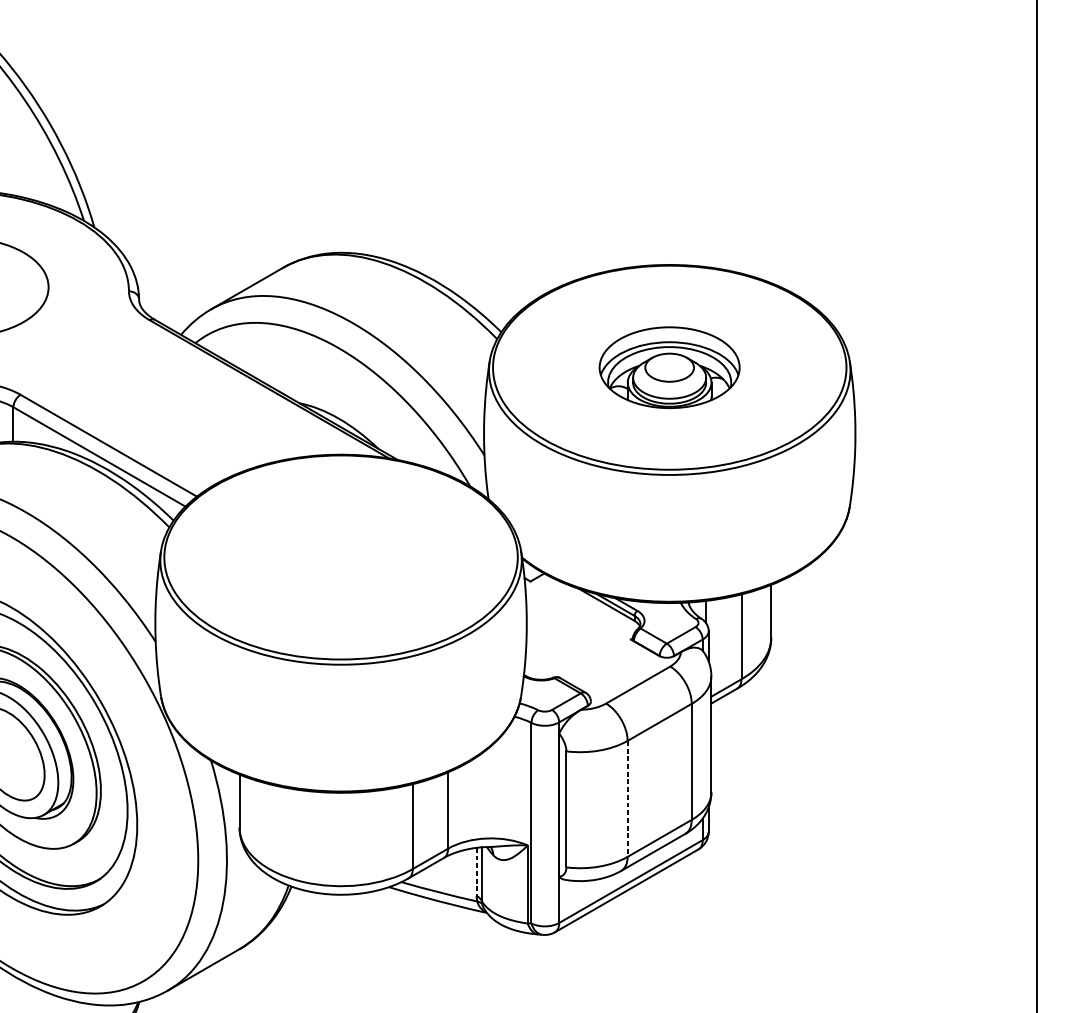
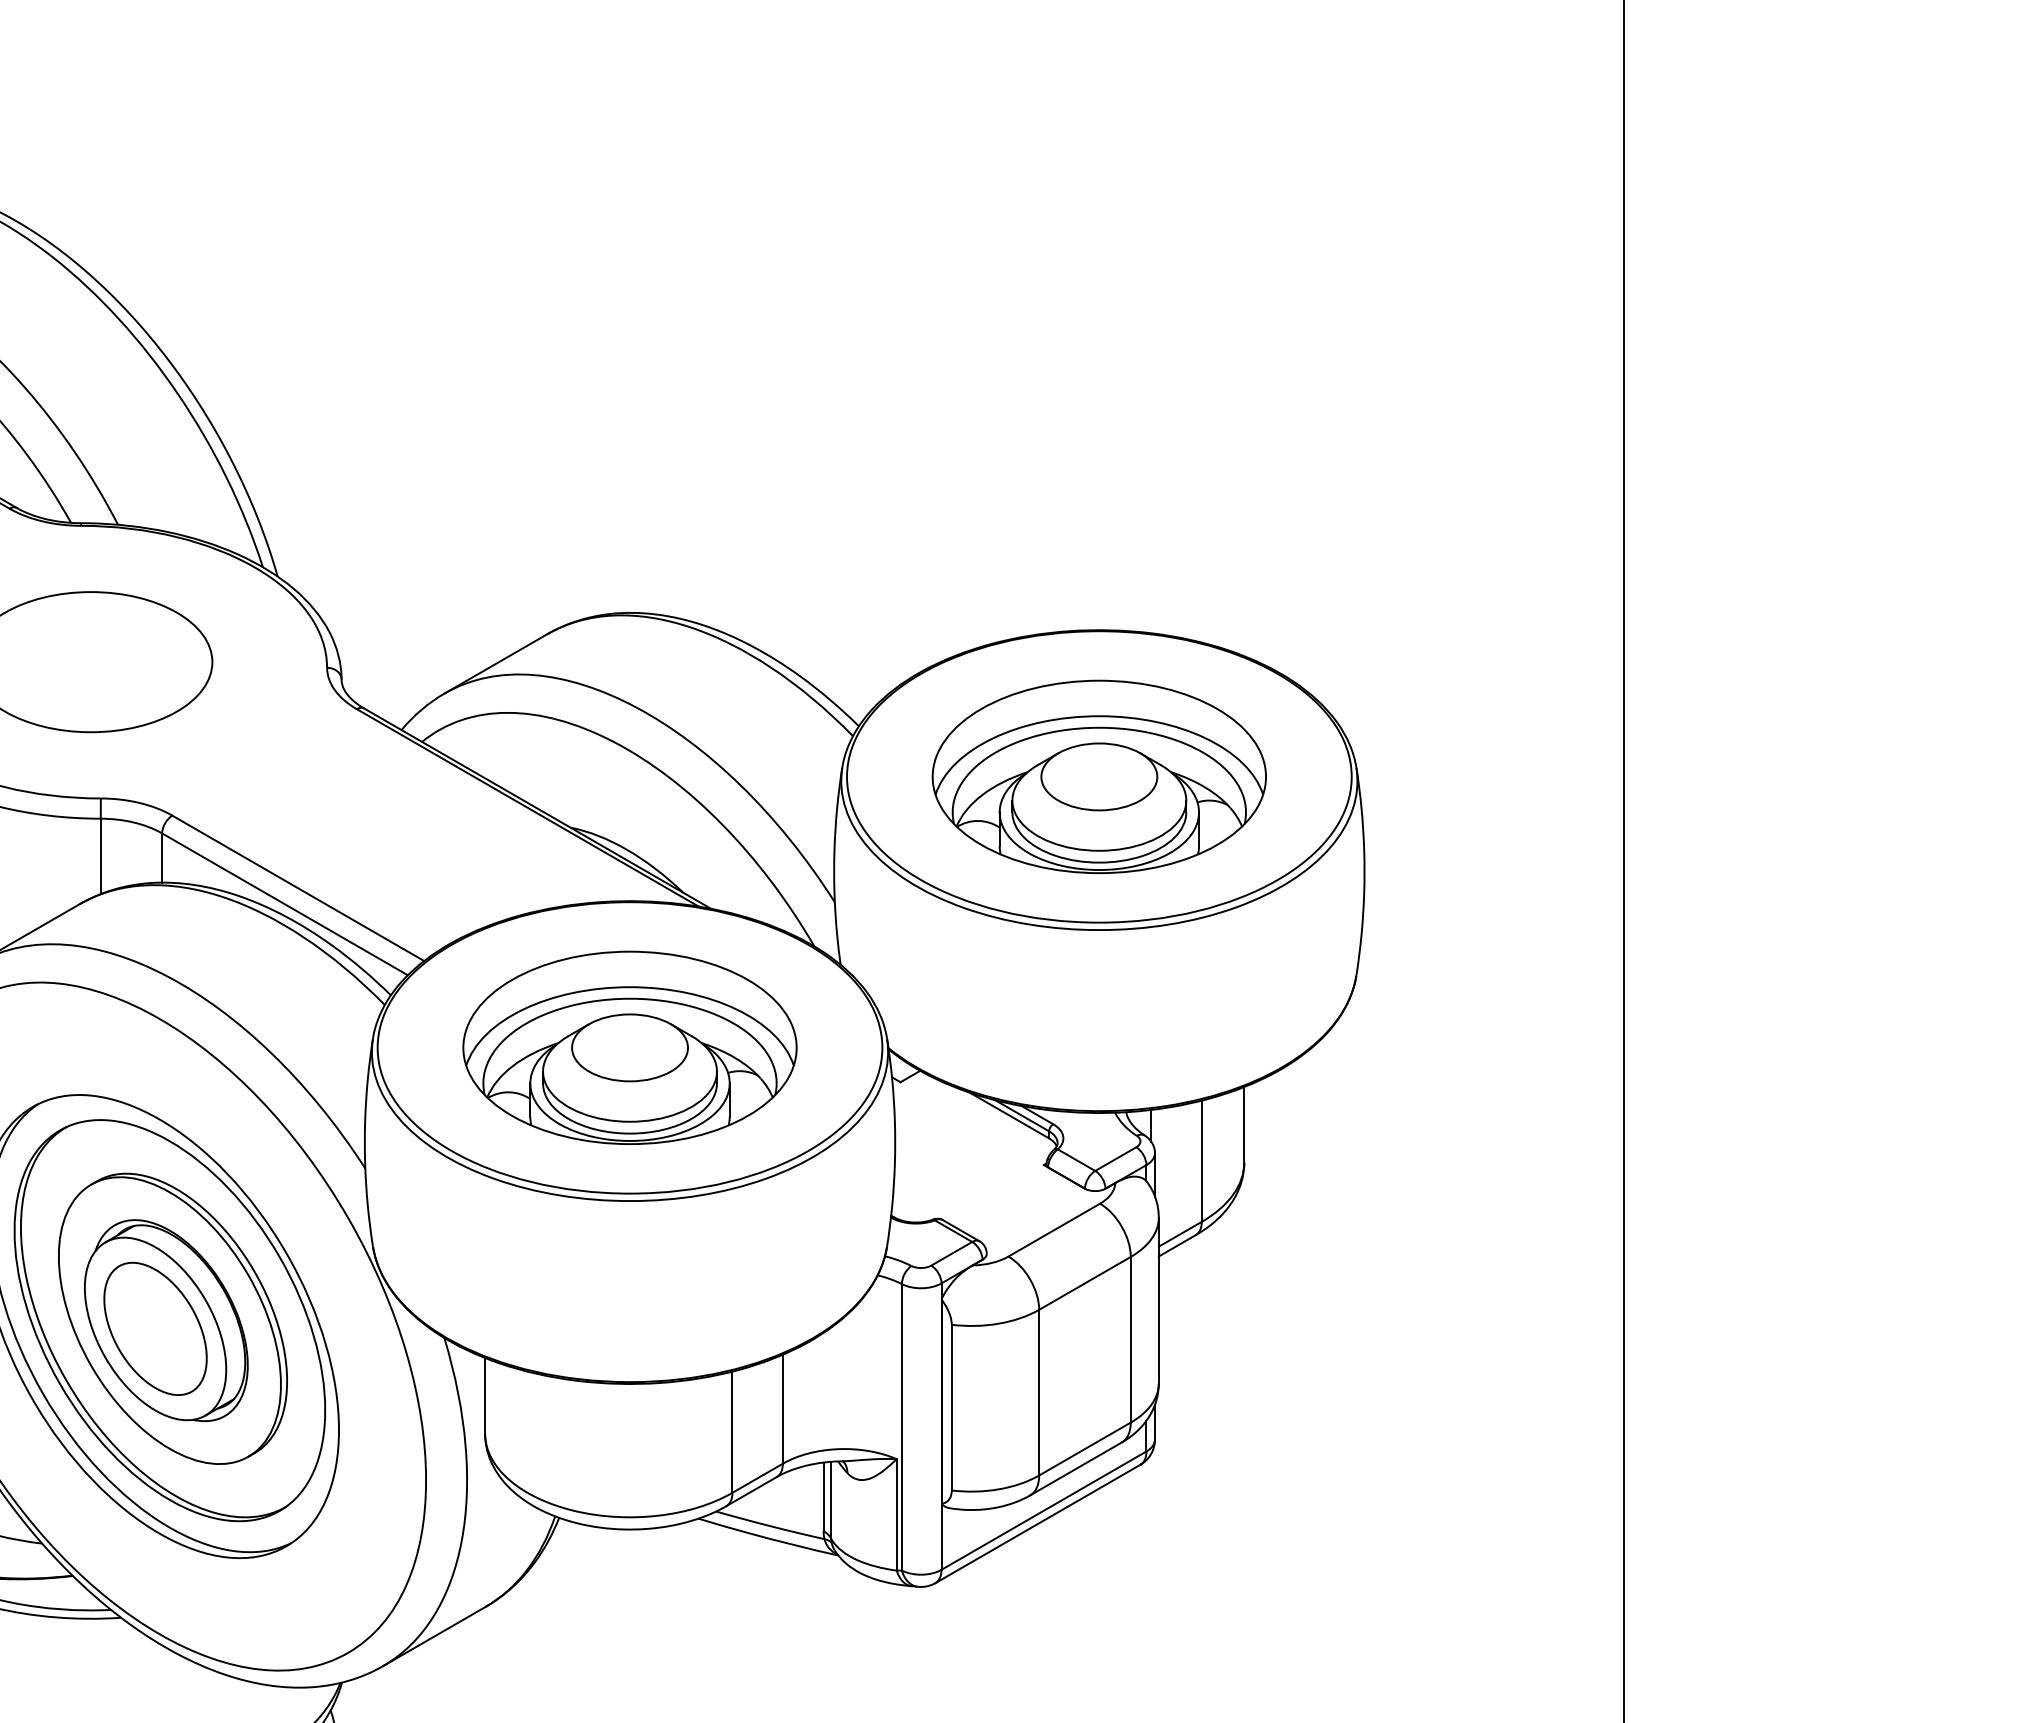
part: (669, 367) -> (1098, 776), size x1.67
part: (340, 557) -> (629, 1047), added
line: (627, 798) -> (1039, 1392), dashed -> solid
line: (476, 872) -> (823, 1497), dashed -> solid

